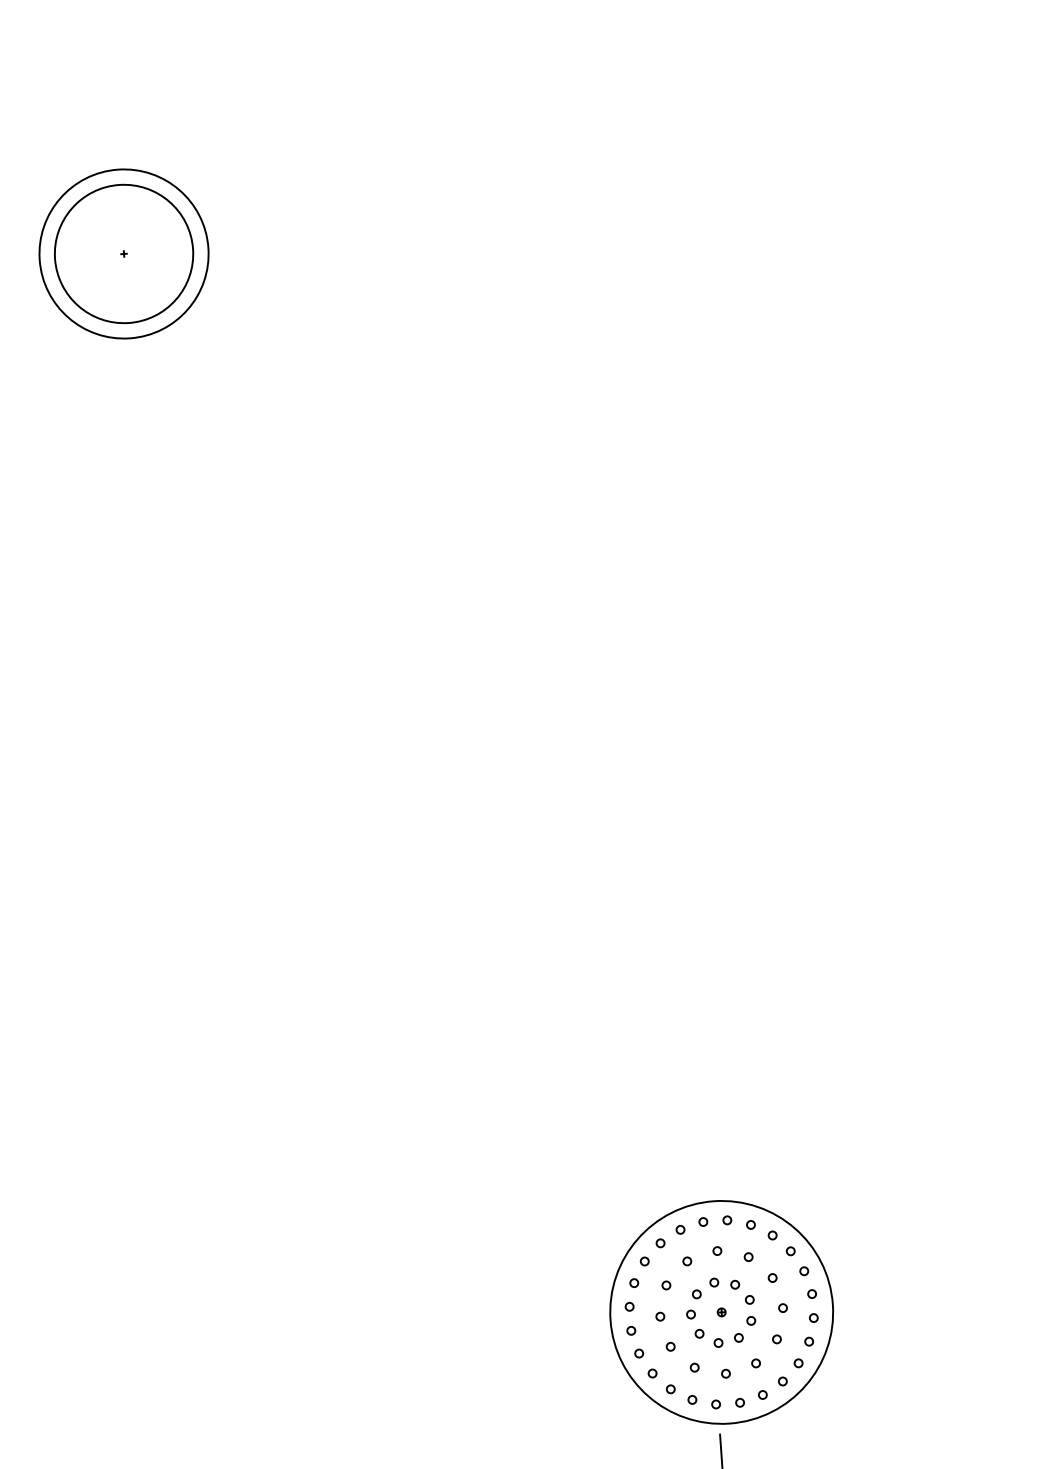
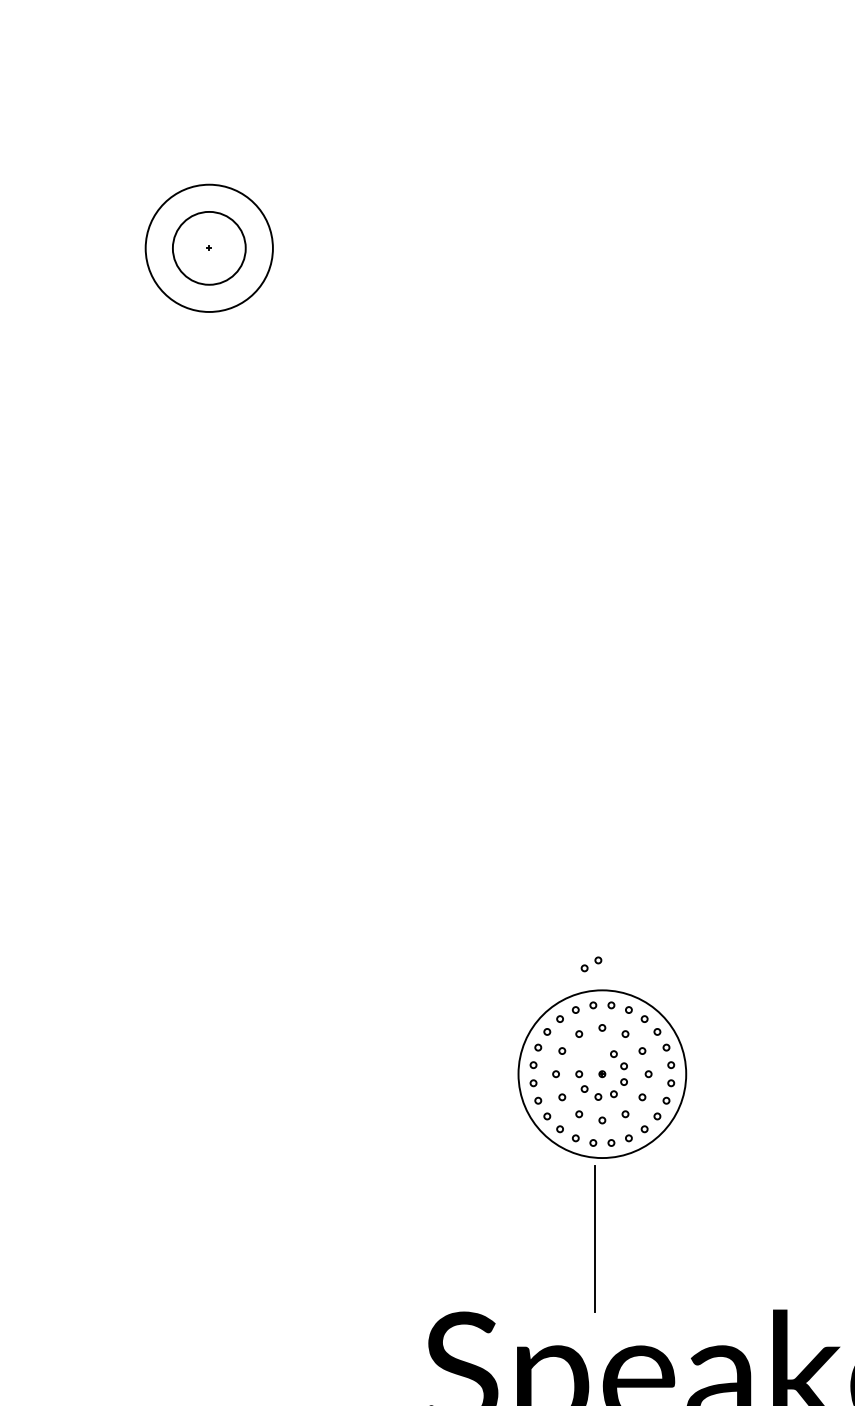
circle: (124, 254) -> (209, 248), size x0.7
part: (705, 1288) -> (591, 964), moved

